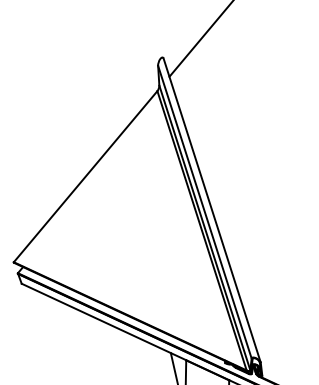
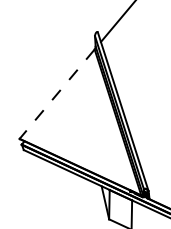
line: (84, 177) -> (56, 94), solid -> dashed

